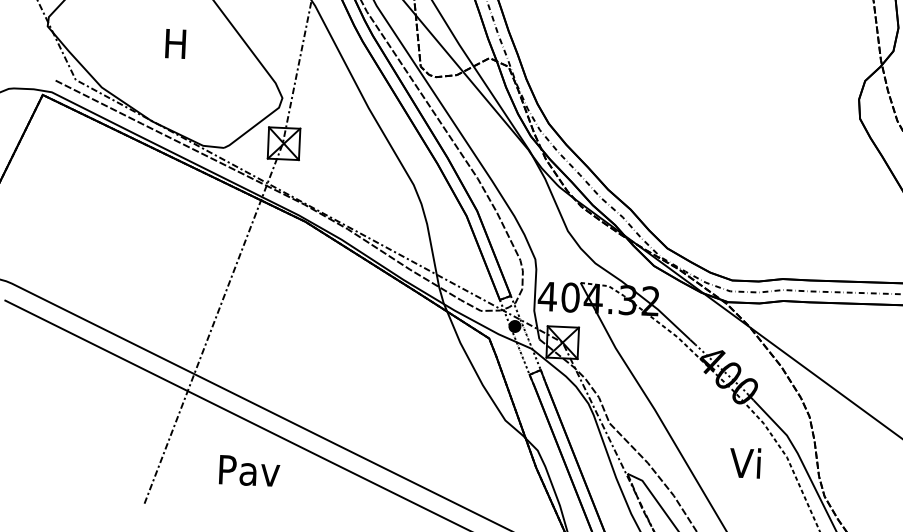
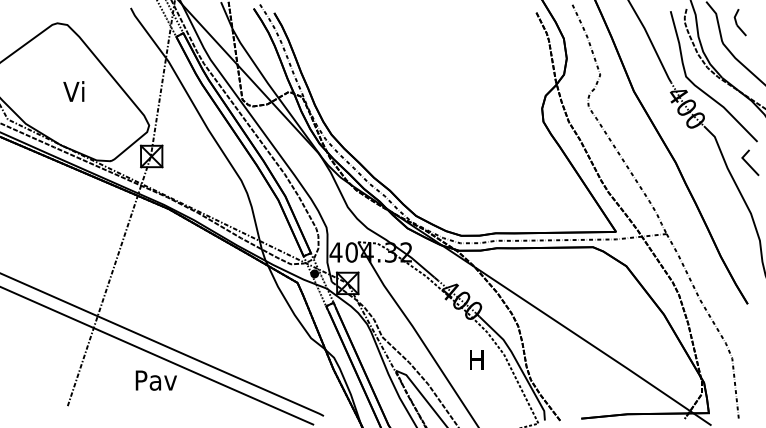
text: (173, 43) -> (73, 91), H -> Vi
text: (744, 462) -> (475, 359), Vi -> H
text: (248, 470) -> (155, 380), moved

